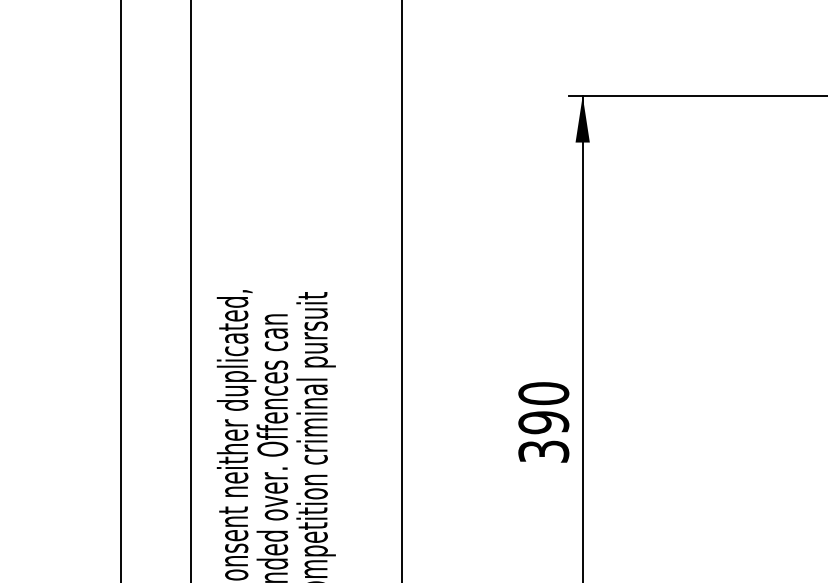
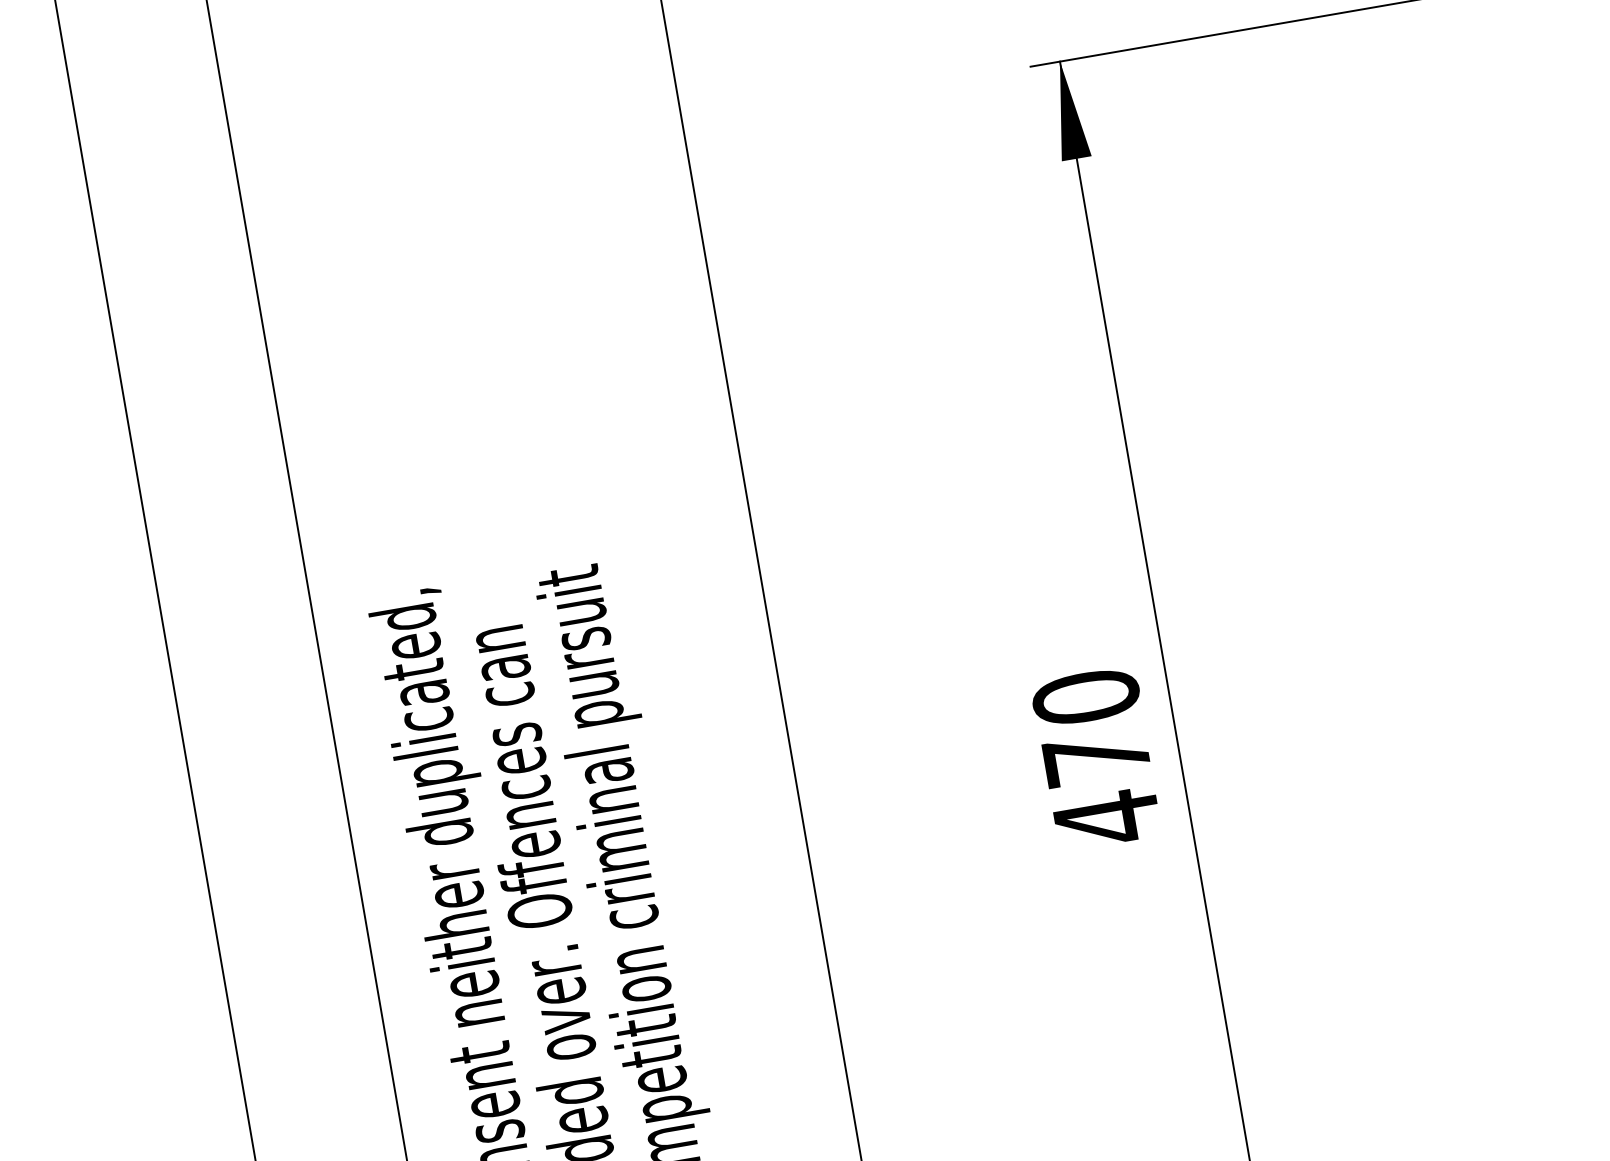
text: (543, 437) -> (1101, 789), 390 -> 470

